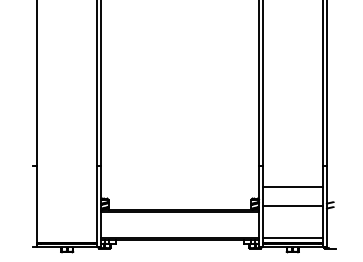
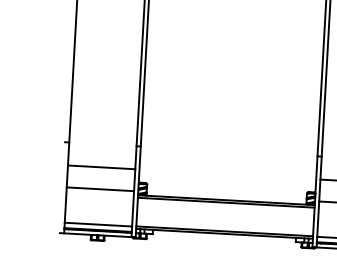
line: (67, 186) -> (102, 167), added
line: (67, 206) -> (100, 189), added
line: (67, 237) -> (98, 224), added

